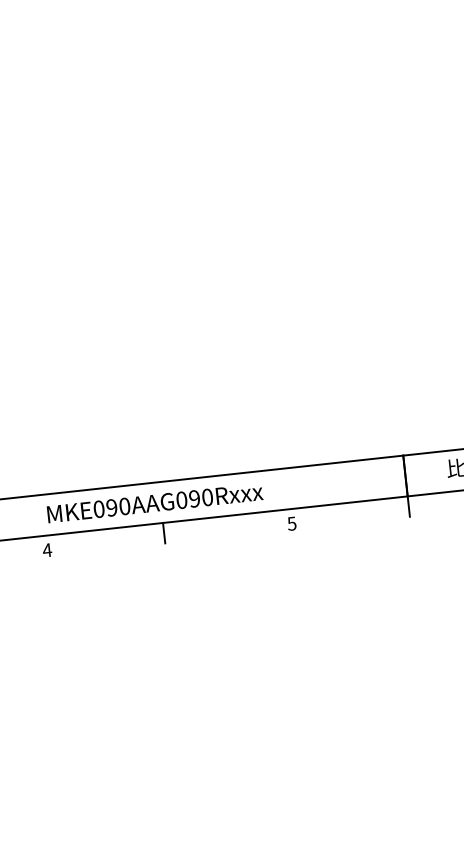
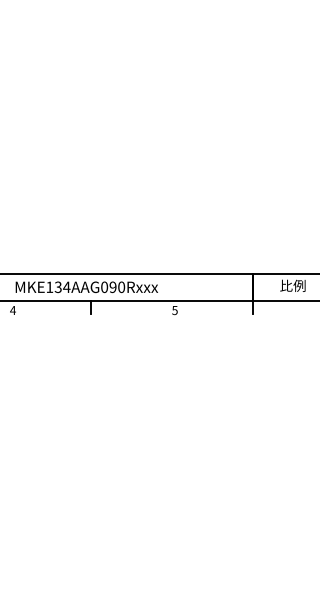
text: (112, 508) -> (58, 287), MKE090AAG090Rxxx -> MKE134AAG090Rxxx

